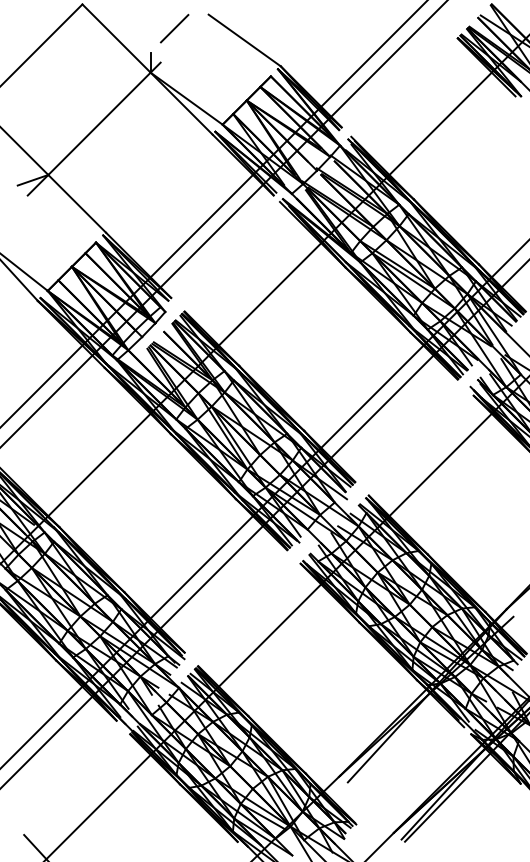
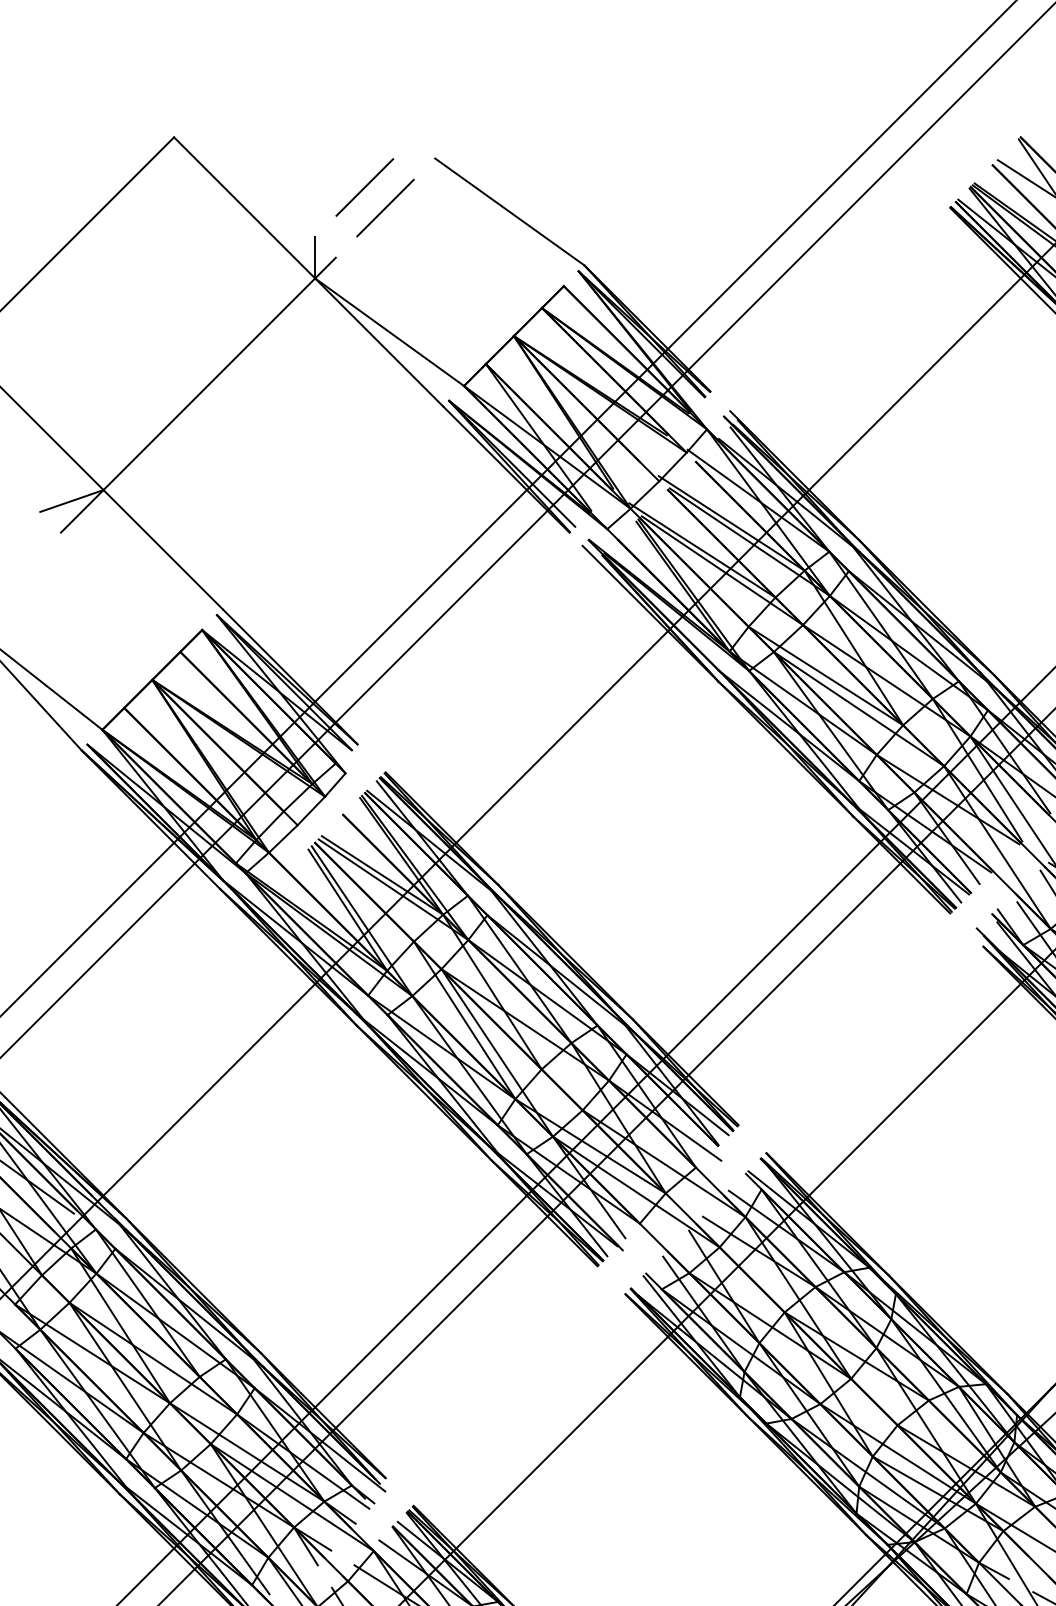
line: (184, 38) -> (385, 207), added

